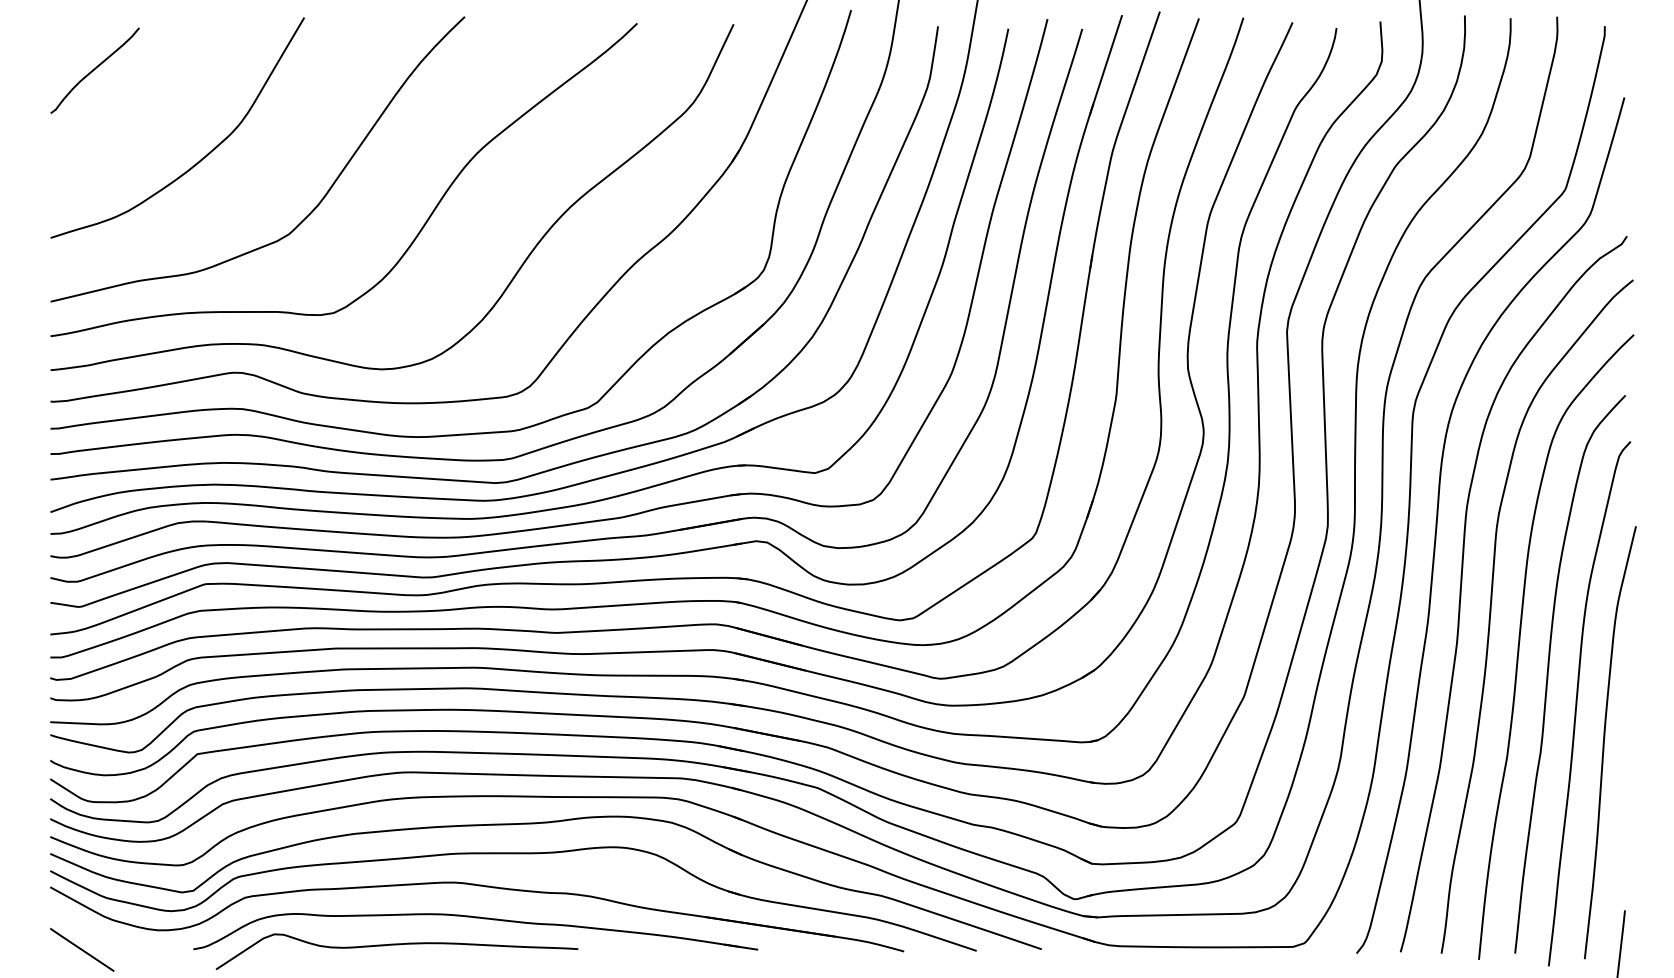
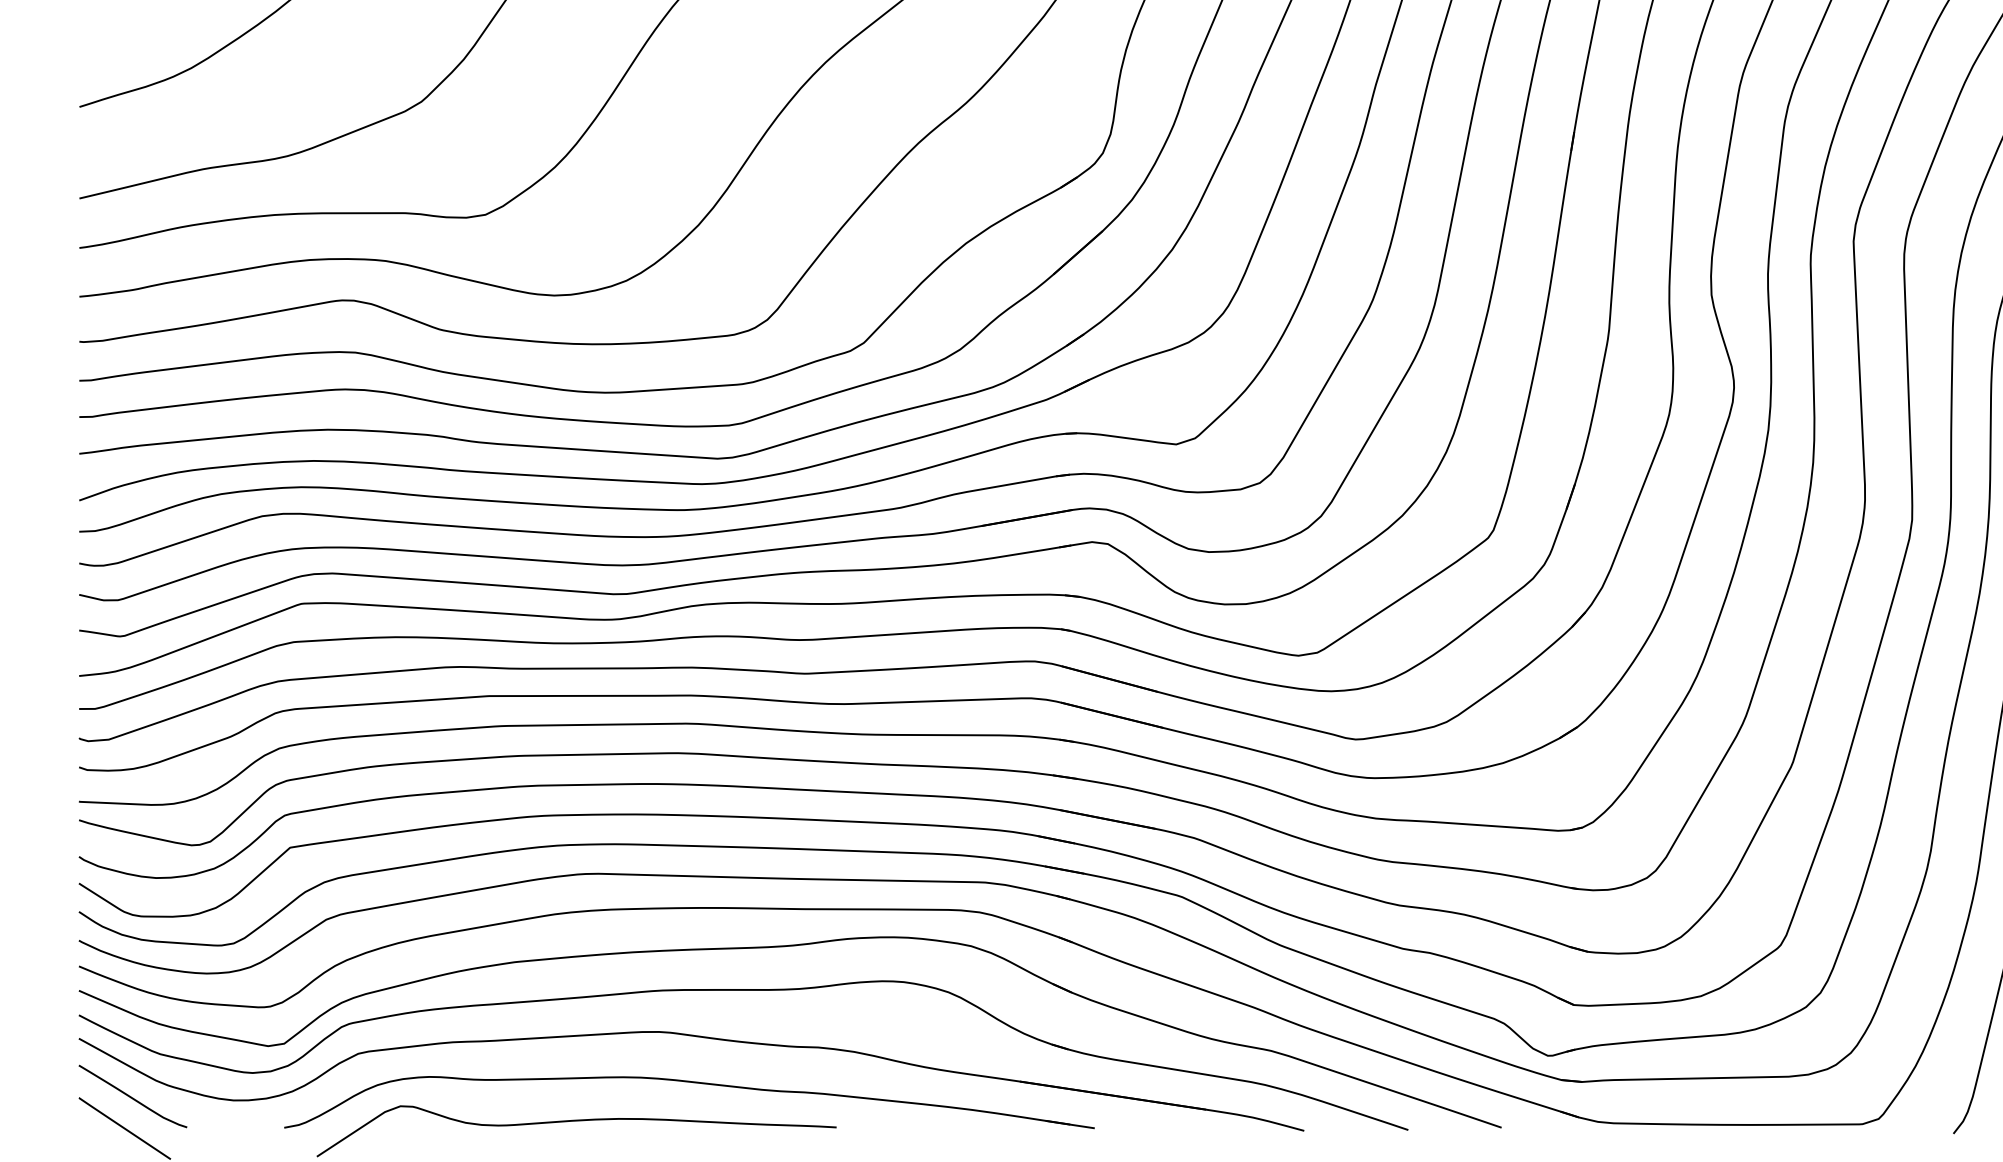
curve: (87, 927) -> (132, 1096), added

